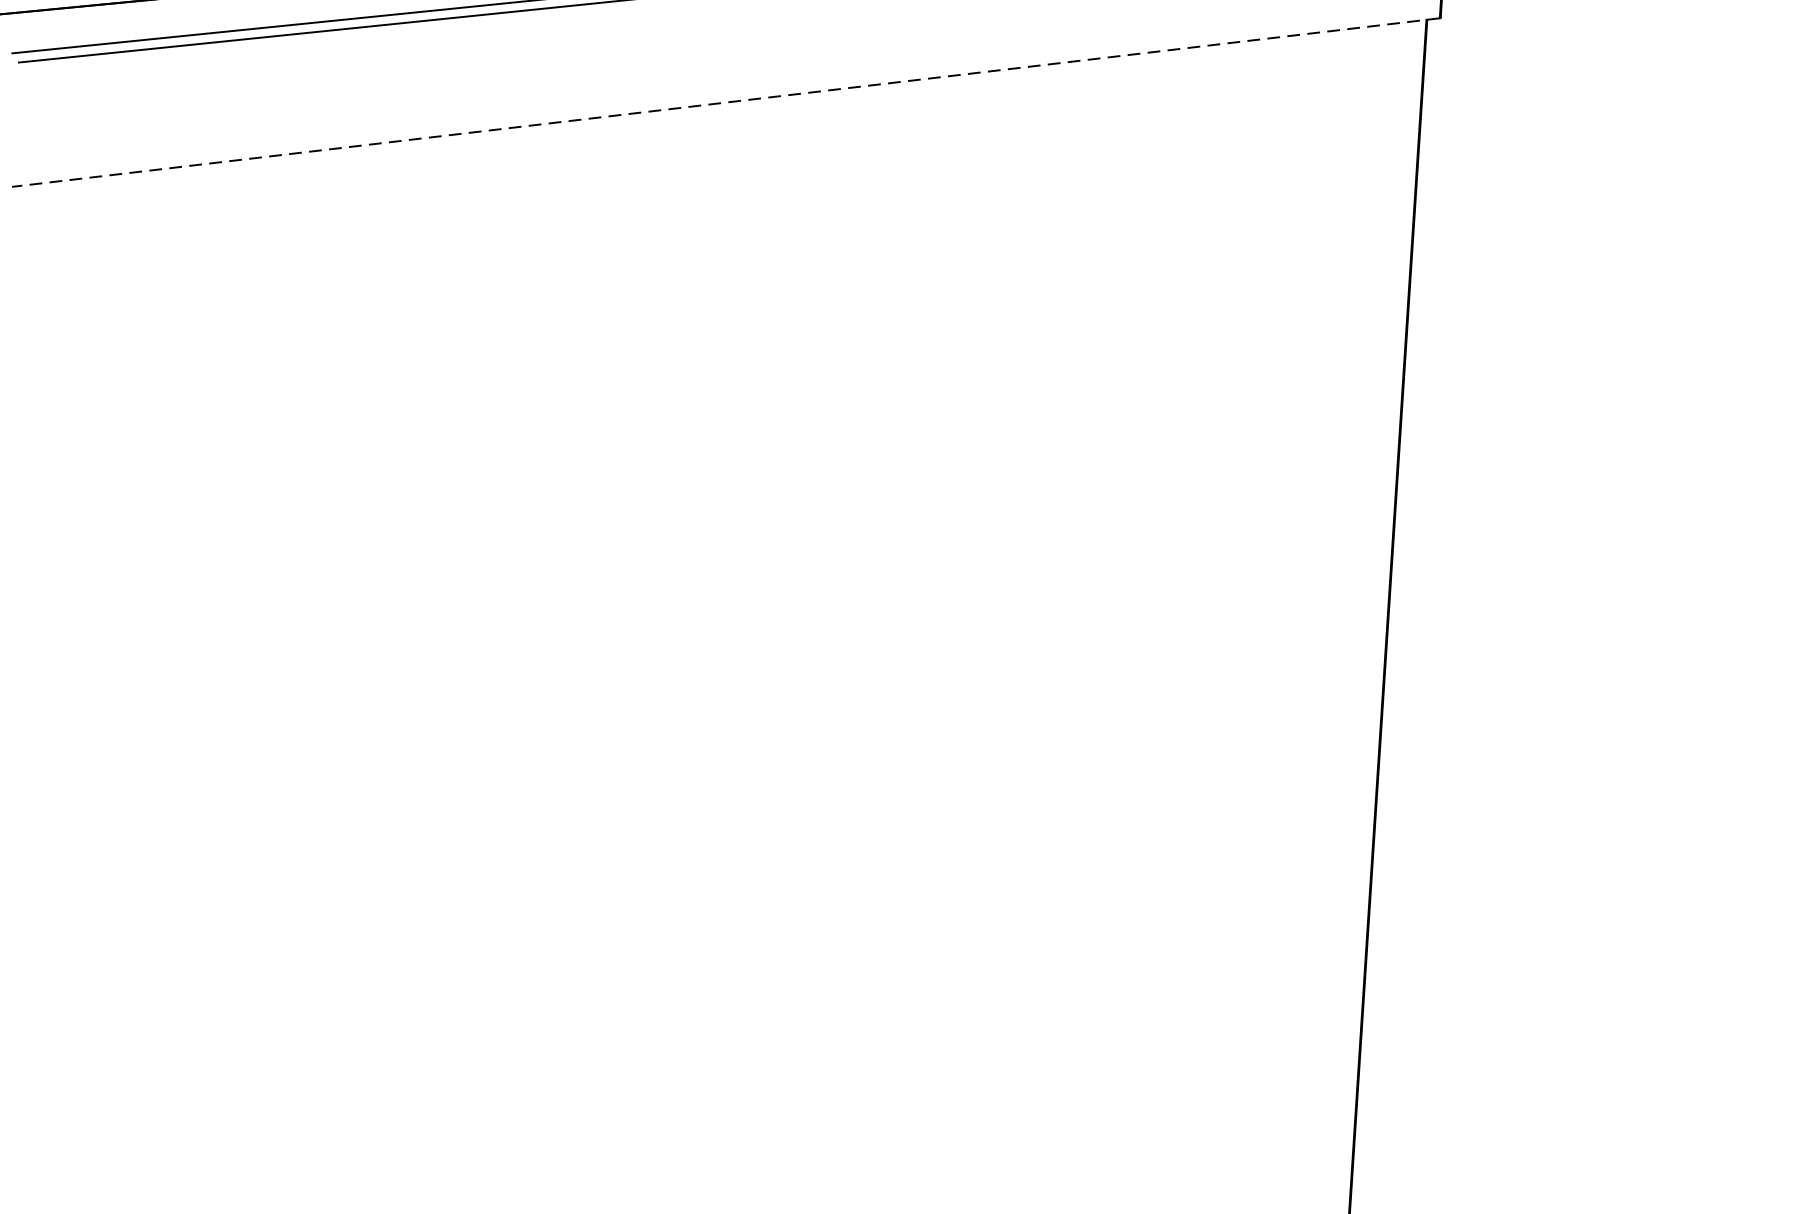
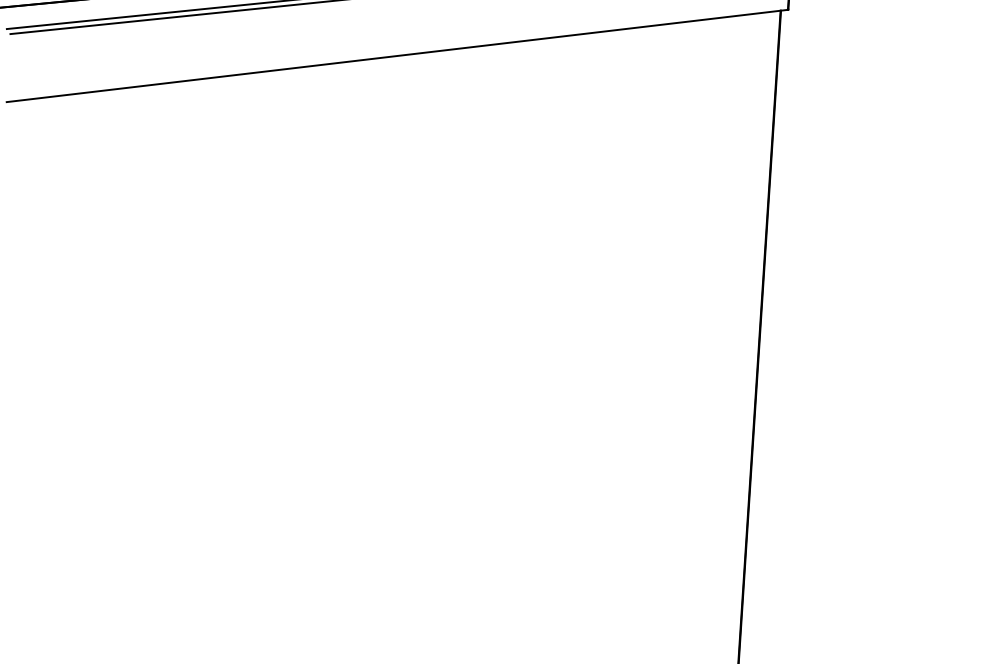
line: (724, 103) -> (396, 56), dashed -> solid

